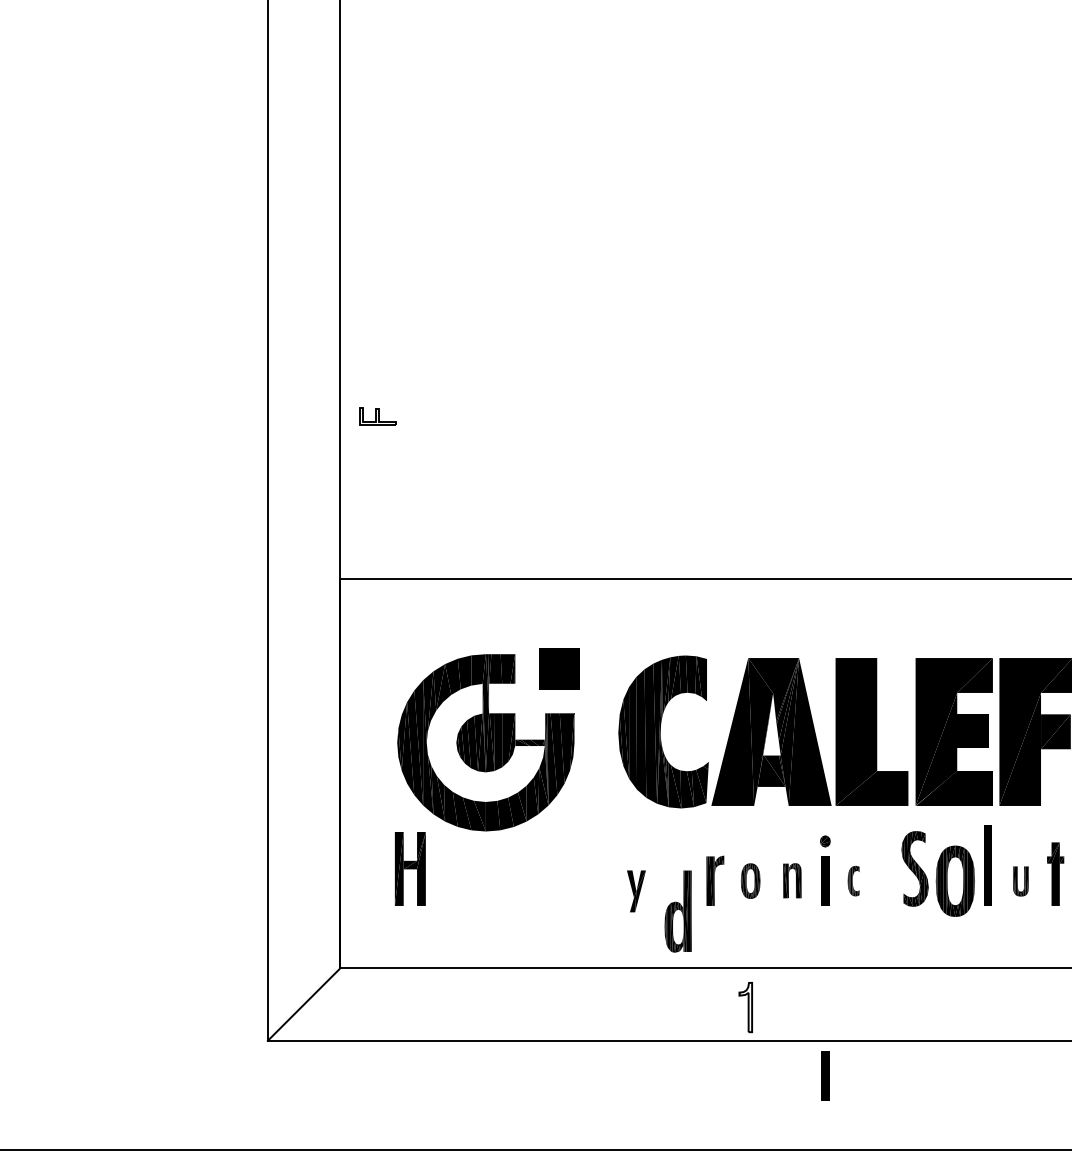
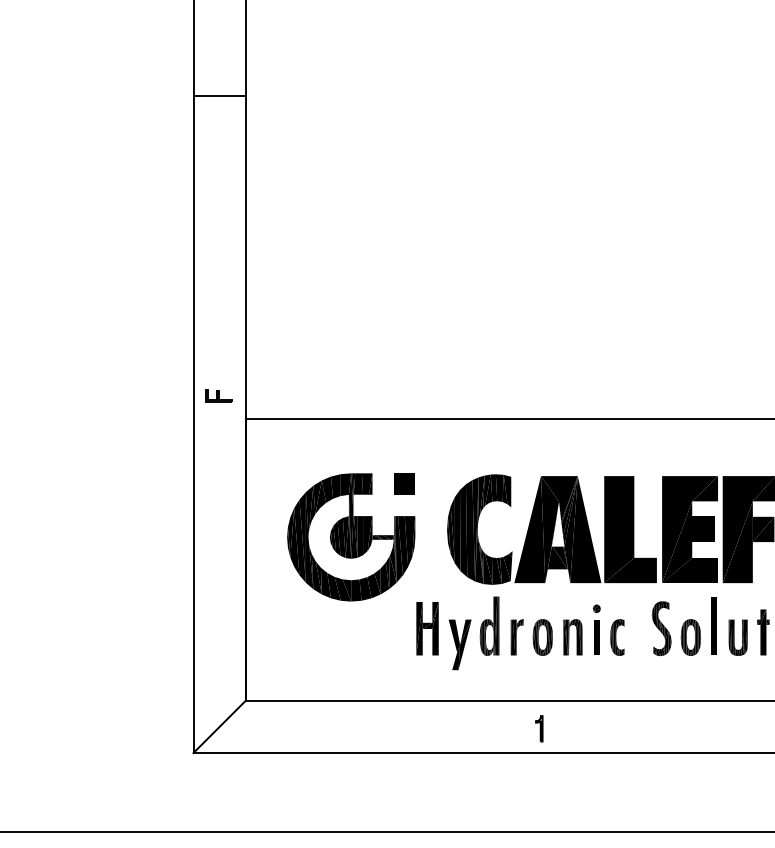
line: (303, 132) -> (219, 95), added
part: (377, 416) -> (218, 396), moved
part: (559, 668) -> (404, 483), size x0.71
part: (410, 868) -> (427, 628), moved
part: (750, 880) -> (542, 637), size x1.43
part: (792, 880) -> (573, 637), size x1.43
part: (853, 880) -> (617, 637), size x1.67
part: (955, 880) -> (690, 637), size x0.71
part: (1020, 881) -> (737, 637), size x1.67
part: (636, 891) -> (460, 644), size x1.67
part: (677, 911) -> (489, 626), moved
part: (745, 1006) -> (539, 728), size x0.71
part: (825, 1075) -> (596, 778), removed

